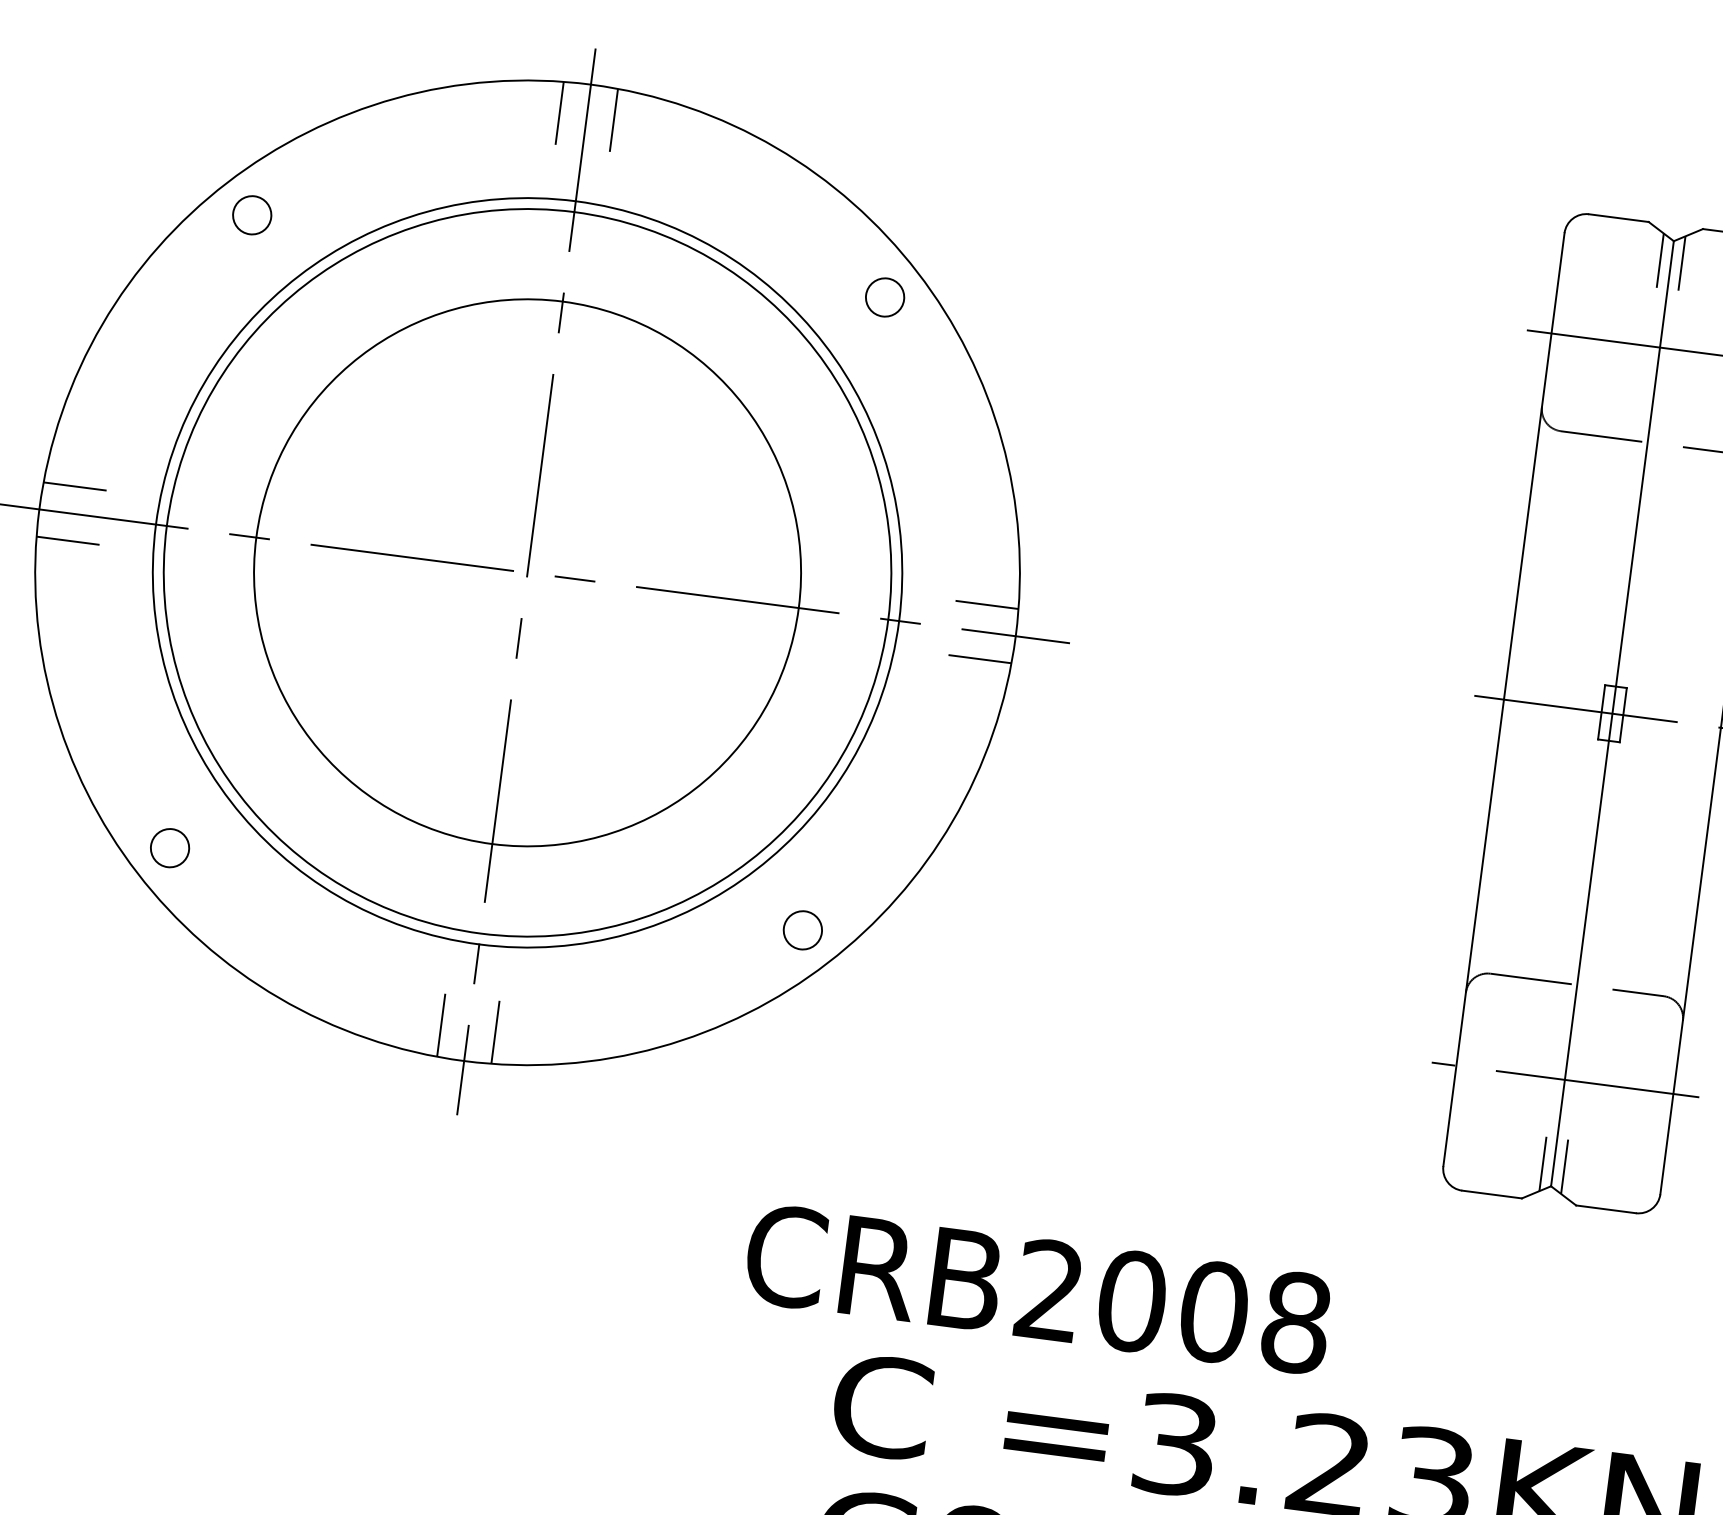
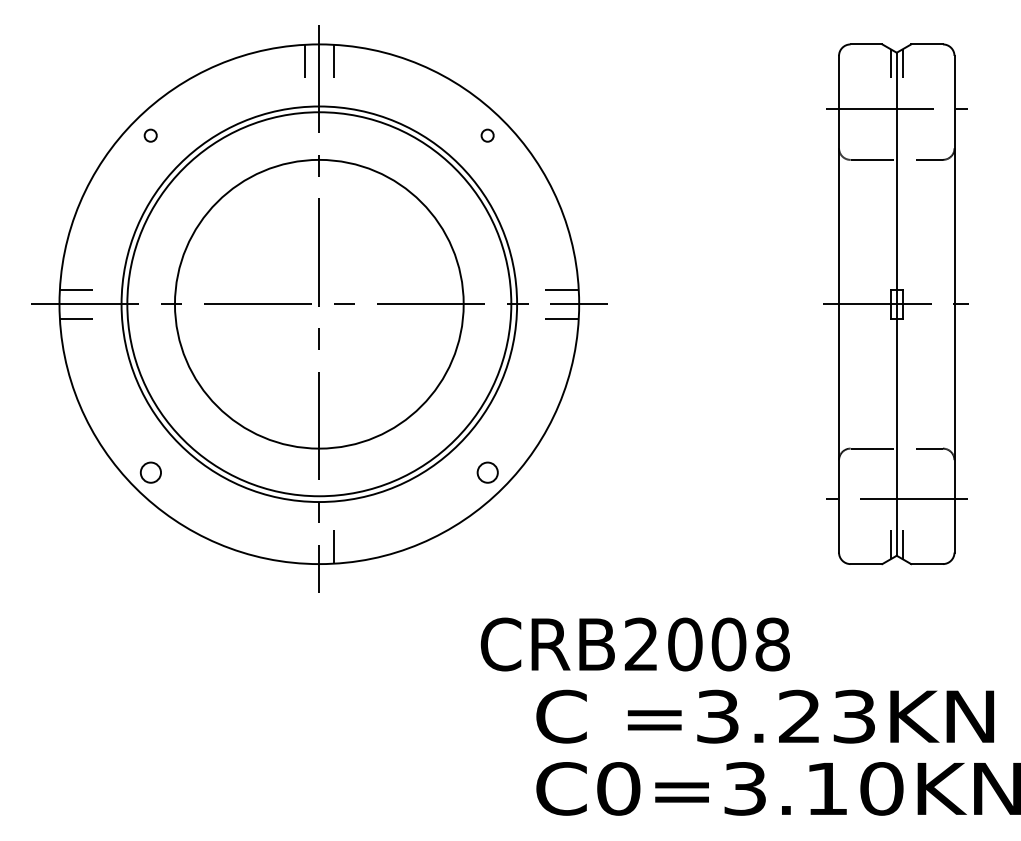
circle: (251, 214) -> (150, 135), size x0.6
circle: (884, 296) -> (487, 135), size x0.6
line: (440, 1024) -> (304, 546), removed

